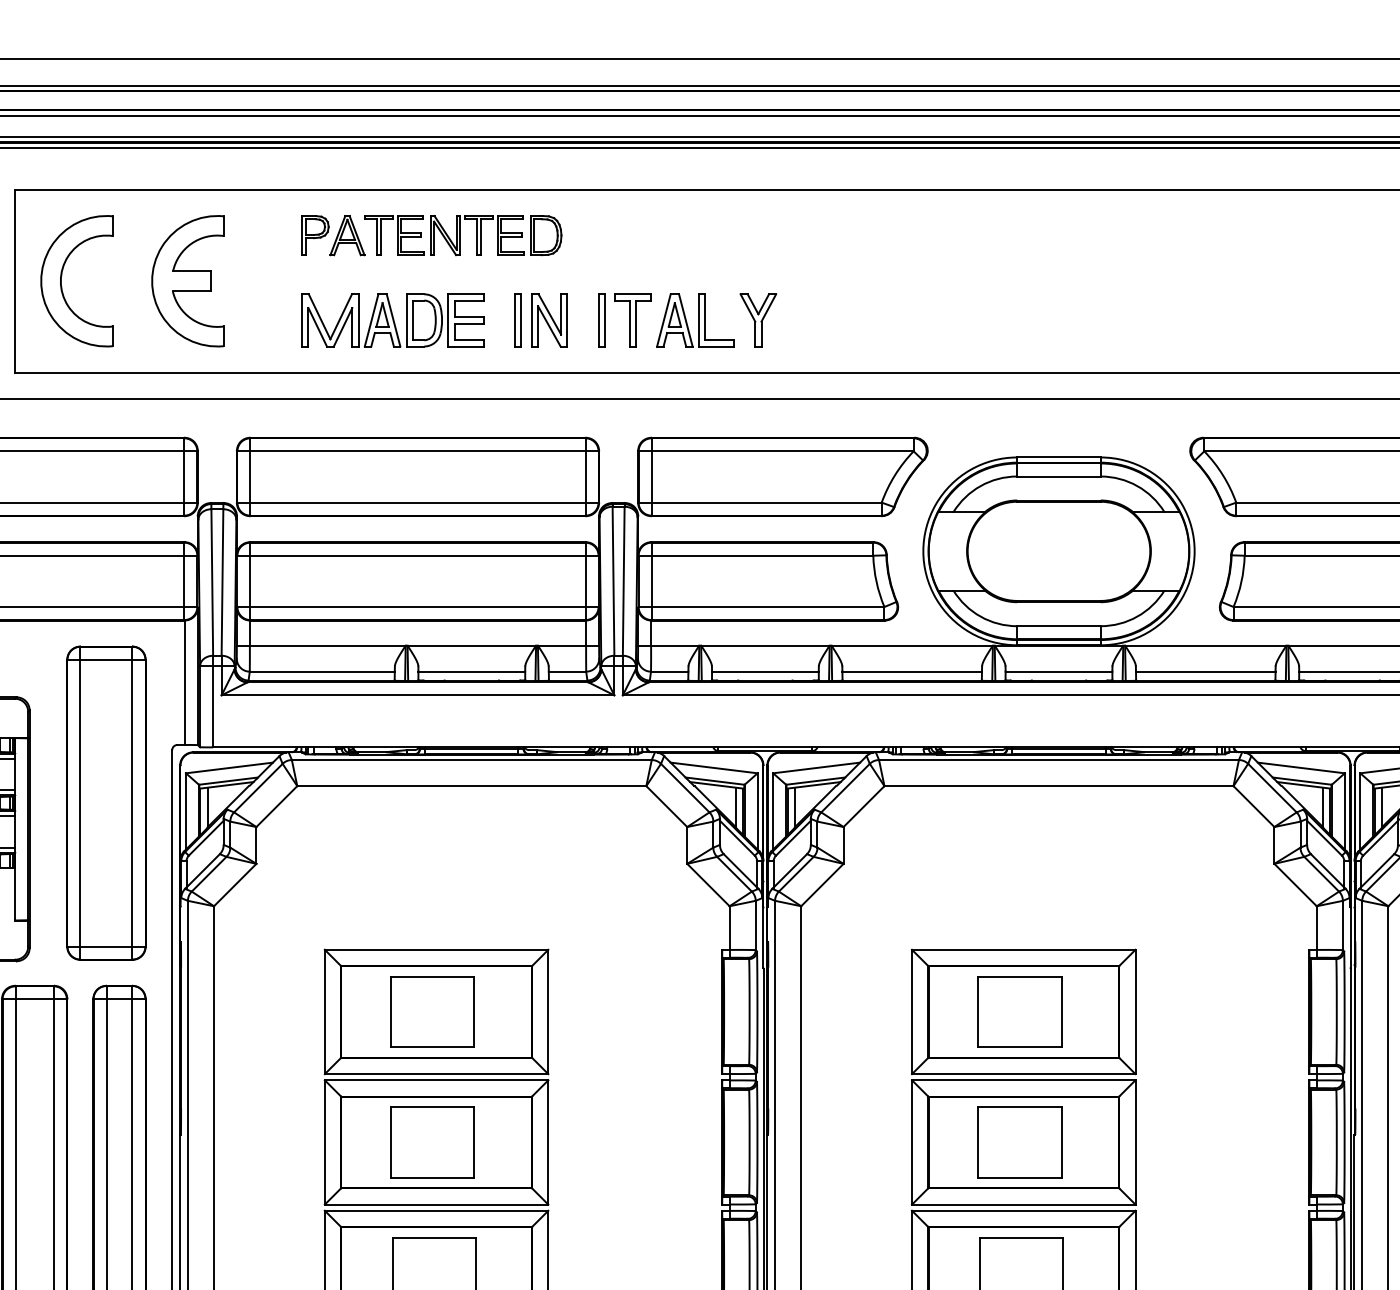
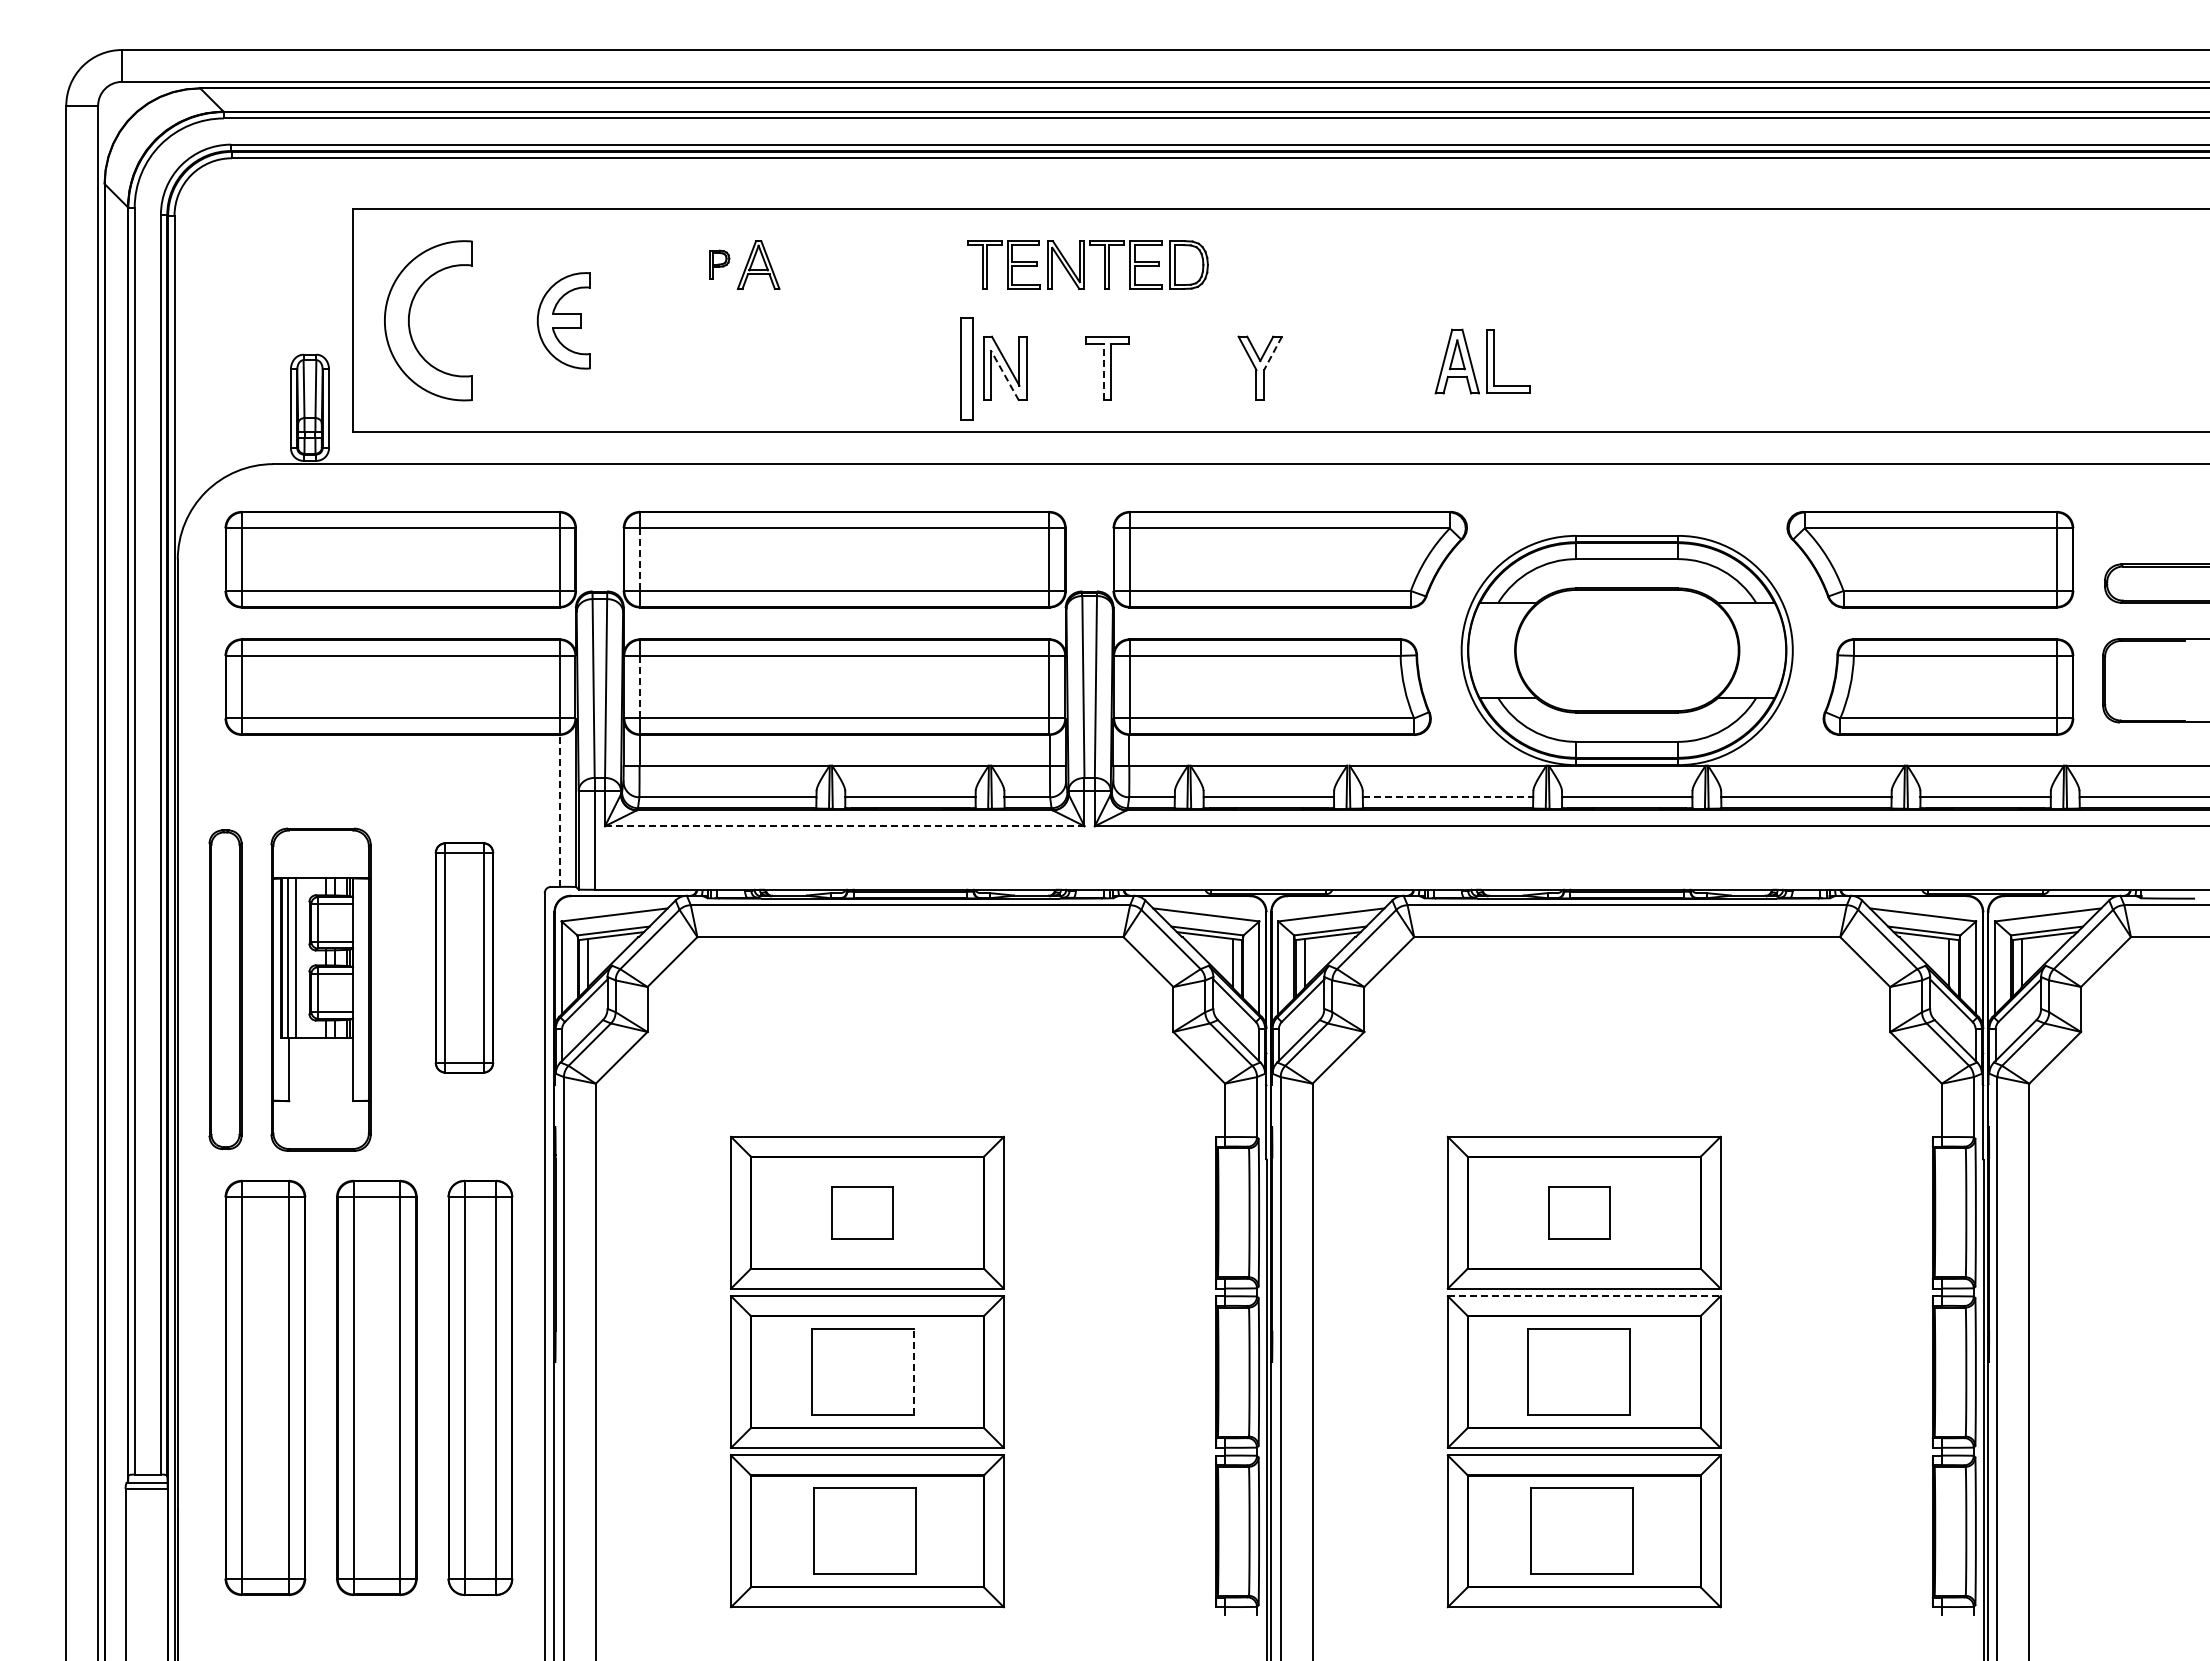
part: (315, 235) -> (719, 264), size x0.6
part: (462, 235) -> (1087, 264), moved
part: (187, 281) -> (563, 320), size x0.6
line: (769, 308) -> (1273, 353), solid -> dashed
part: (392, 320) -> (813, 368), removed
part: (517, 320) -> (966, 368), size x1.6
part: (601, 320) -> (1068, 368), removed
part: (695, 320) -> (1482, 361), moved
line: (629, 322) -> (1103, 371), solid -> dashed
line: (548, 326) -> (1004, 375), solid -> dashed
line: (250, 477) -> (640, 560), solid -> dashed
line: (250, 581) -> (640, 687), solid -> dashed
line: (912, 671) -> (1448, 797), solid -> dashed
line: (185, 682) -> (560, 810), solid -> dashed
line: (417, 695) -> (844, 826), solid -> dashed
part: (106, 802) -> (464, 957), size x0.6
part: (432, 1011) -> (862, 1212), size x0.6
part: (1019, 1011) -> (1578, 1212), size x0.6
line: (1023, 1080) -> (1584, 1296), solid -> dashed
line: (474, 1142) -> (913, 1371), solid -> dashed

